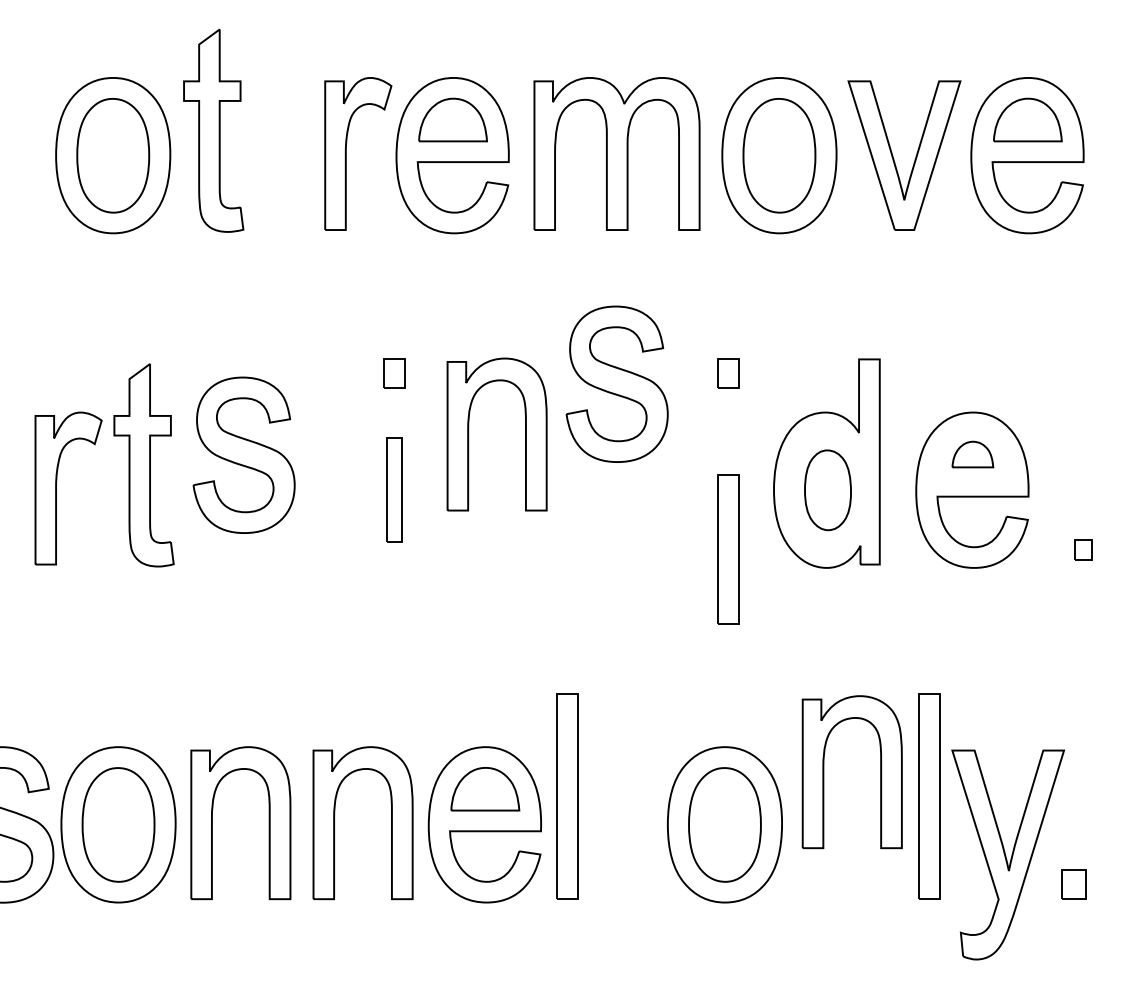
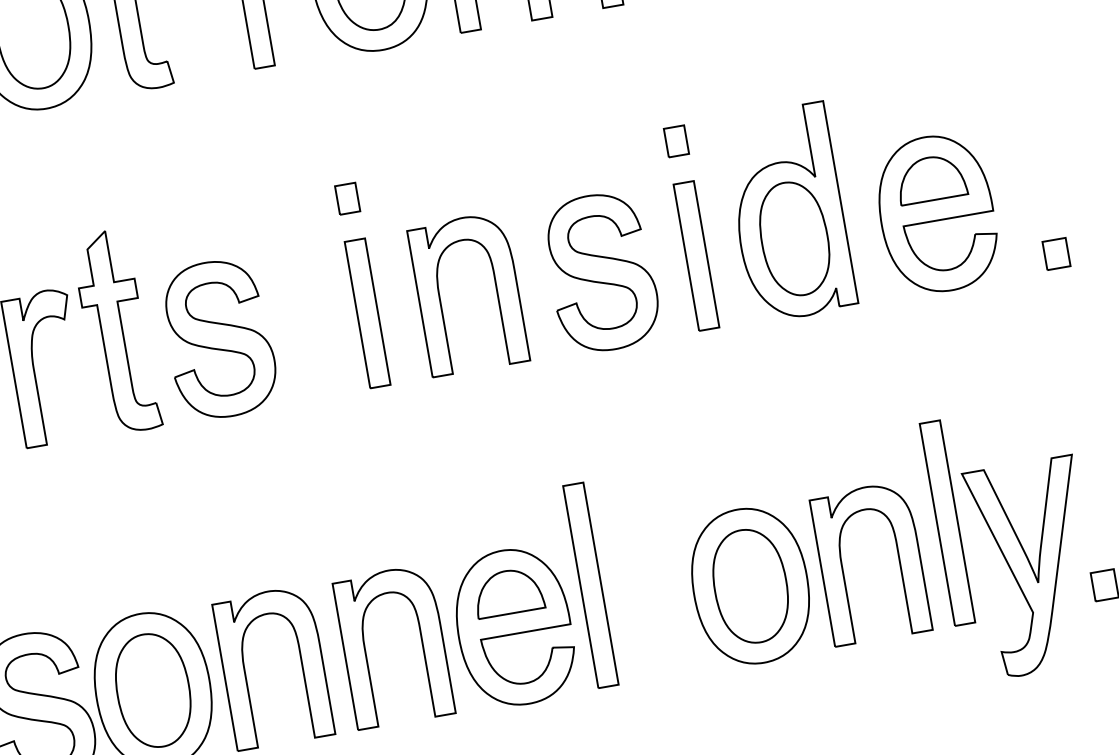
part: (616, 383) -> (600, 271), moved
part: (469, 434) -> (441, 298), moved
part: (243, 454) -> (218, 338), moved
part: (972, 454) -> (930, 178), size x1.67
part: (394, 490) -> (367, 313), size x1.43
part: (827, 490) -> (794, 239), size x1.43
part: (728, 549) -> (696, 256), moved
part: (1083, 550) -> (1056, 254), size x1.43
part: (824, 772) -> (843, 568), moved

